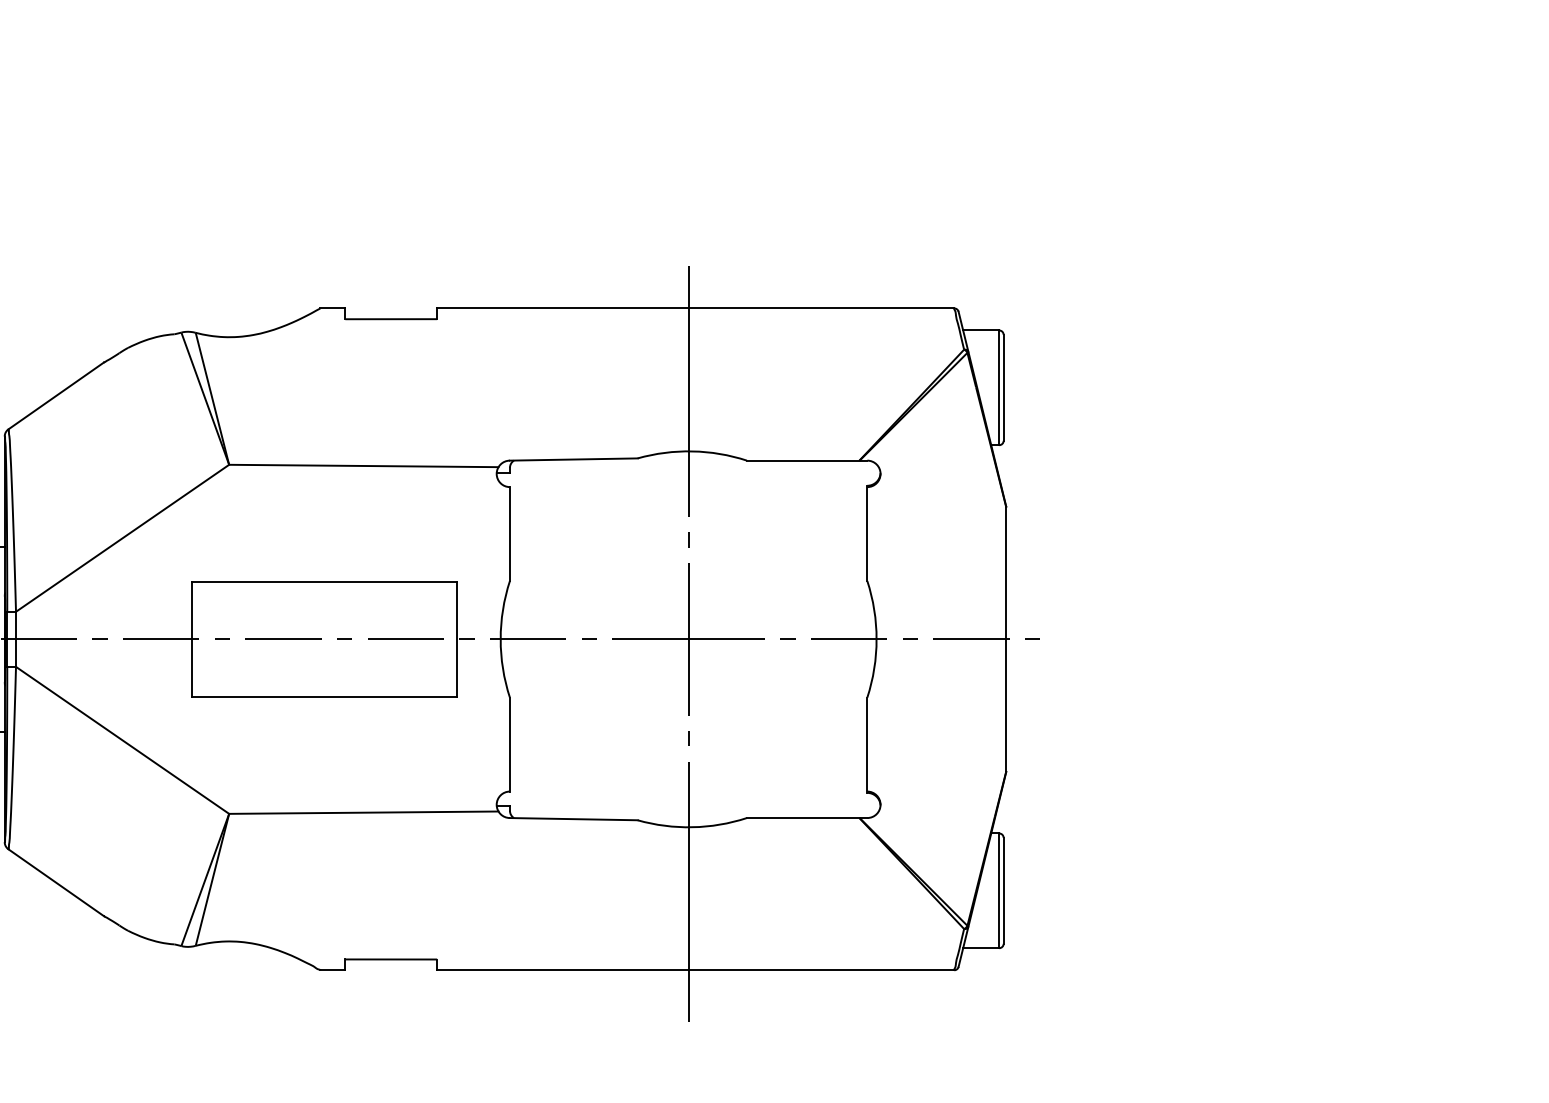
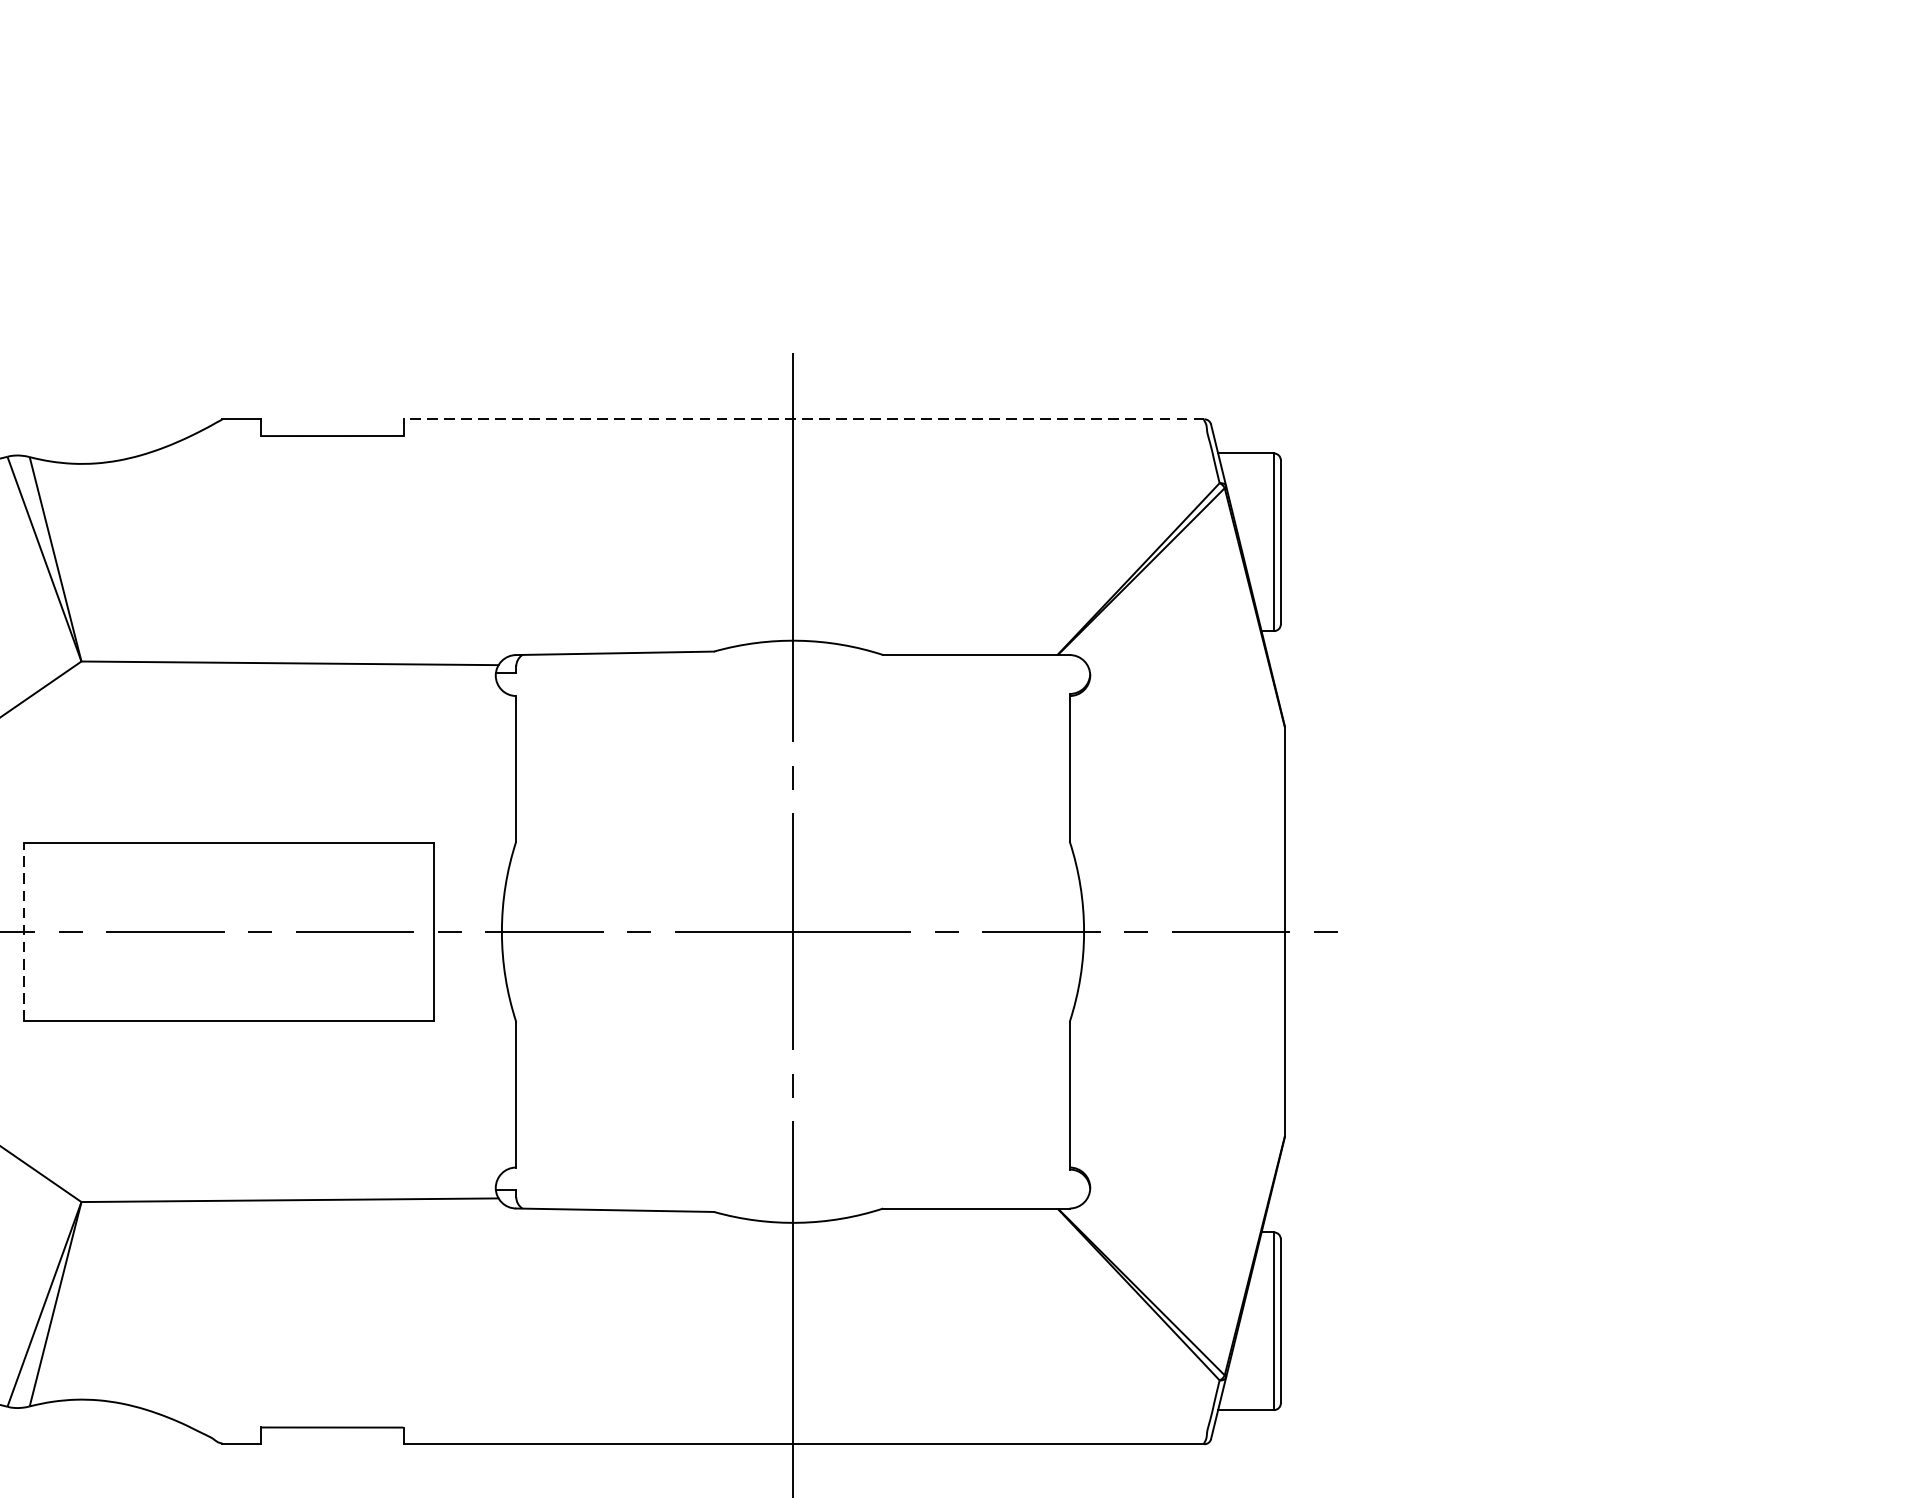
line: (695, 308) -> (803, 419), solid -> dashed
line: (192, 638) -> (24, 930), solid -> dashed

